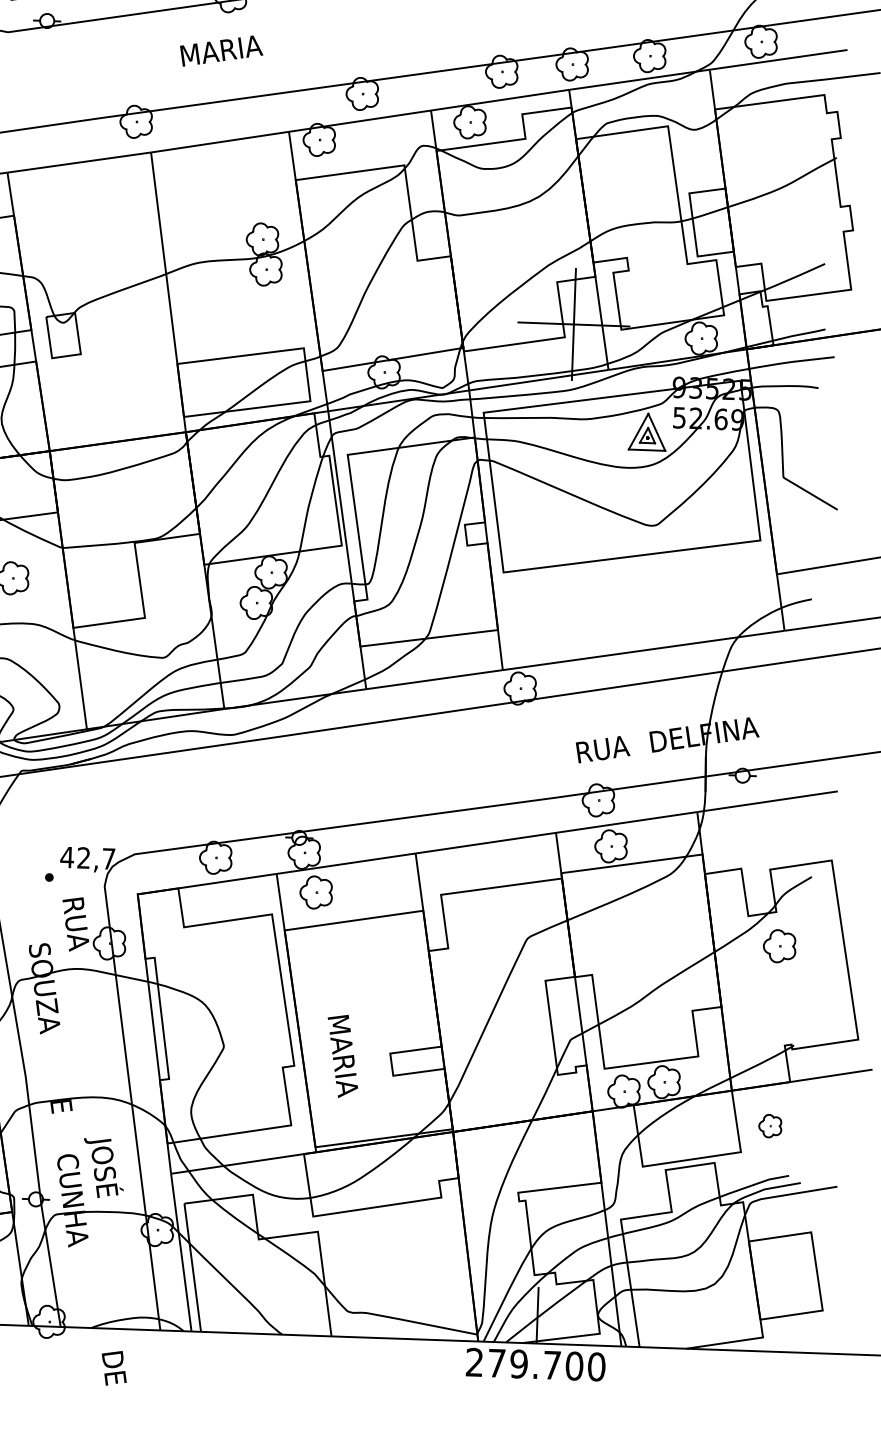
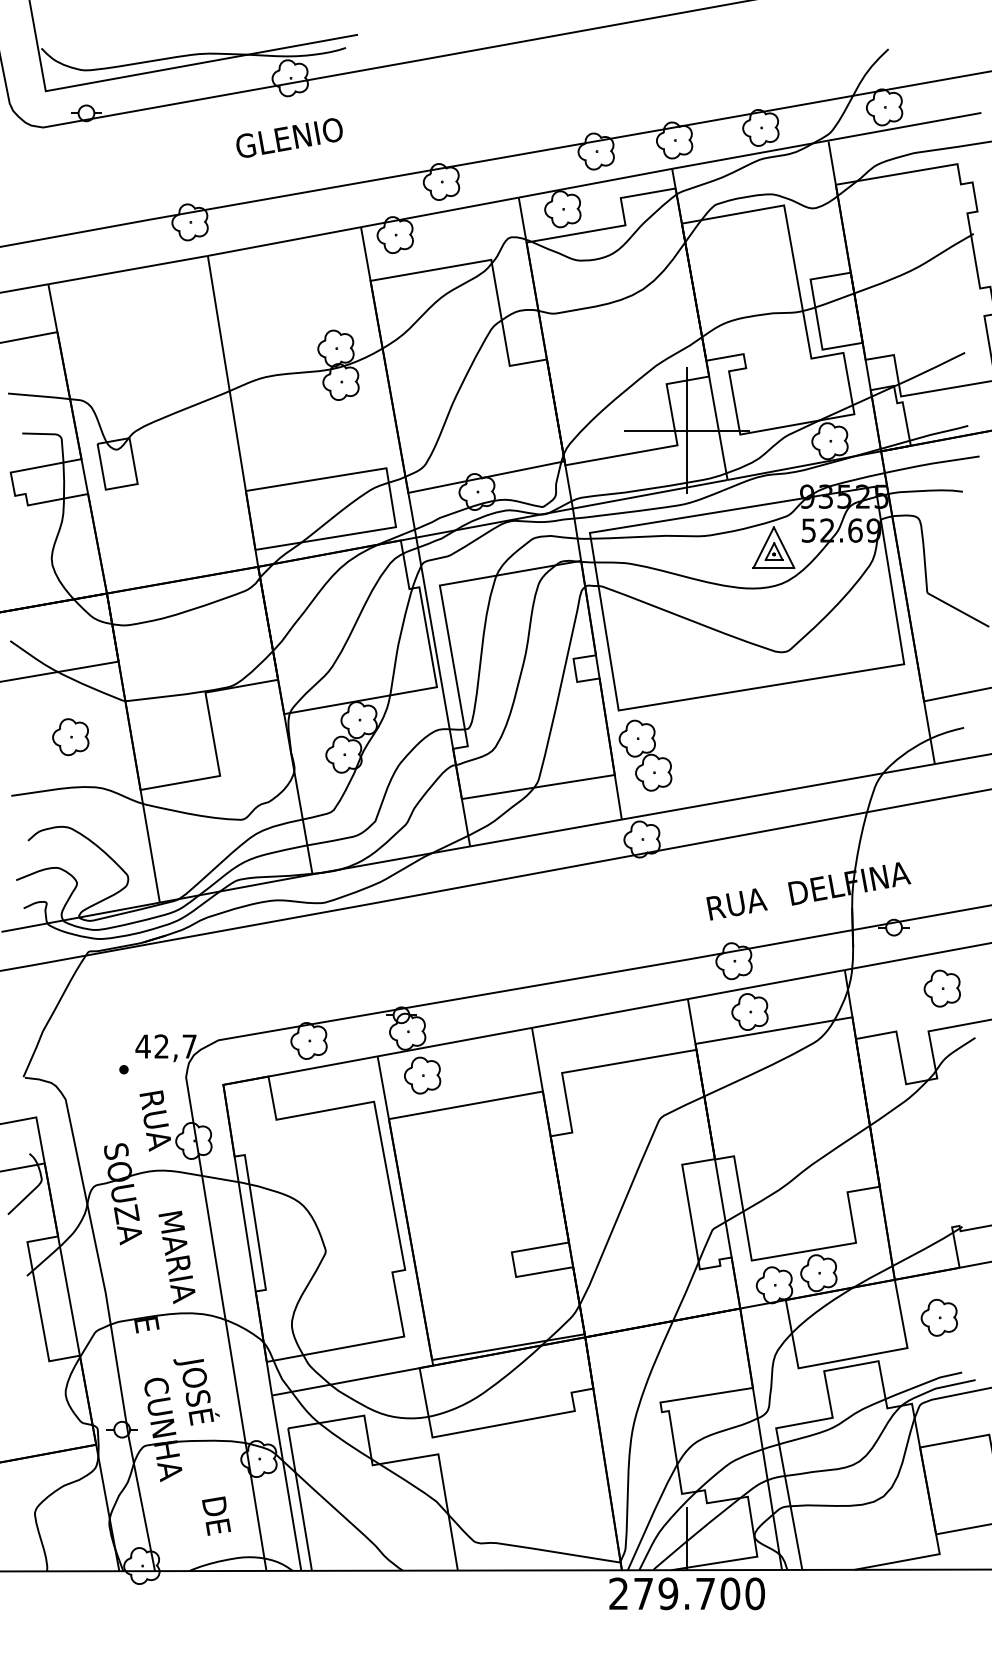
text: (227, 50) -> (288, 138), MARIA -> GLENIO
part: (526, 613) -> (645, 755), added
part: (778, 946) -> (941, 988), moved
text: (342, 1056) -> (176, 1257), moved
part: (769, 1125) -> (938, 1317), size x1.43
text: (114, 1367) -> (216, 1515), moved

